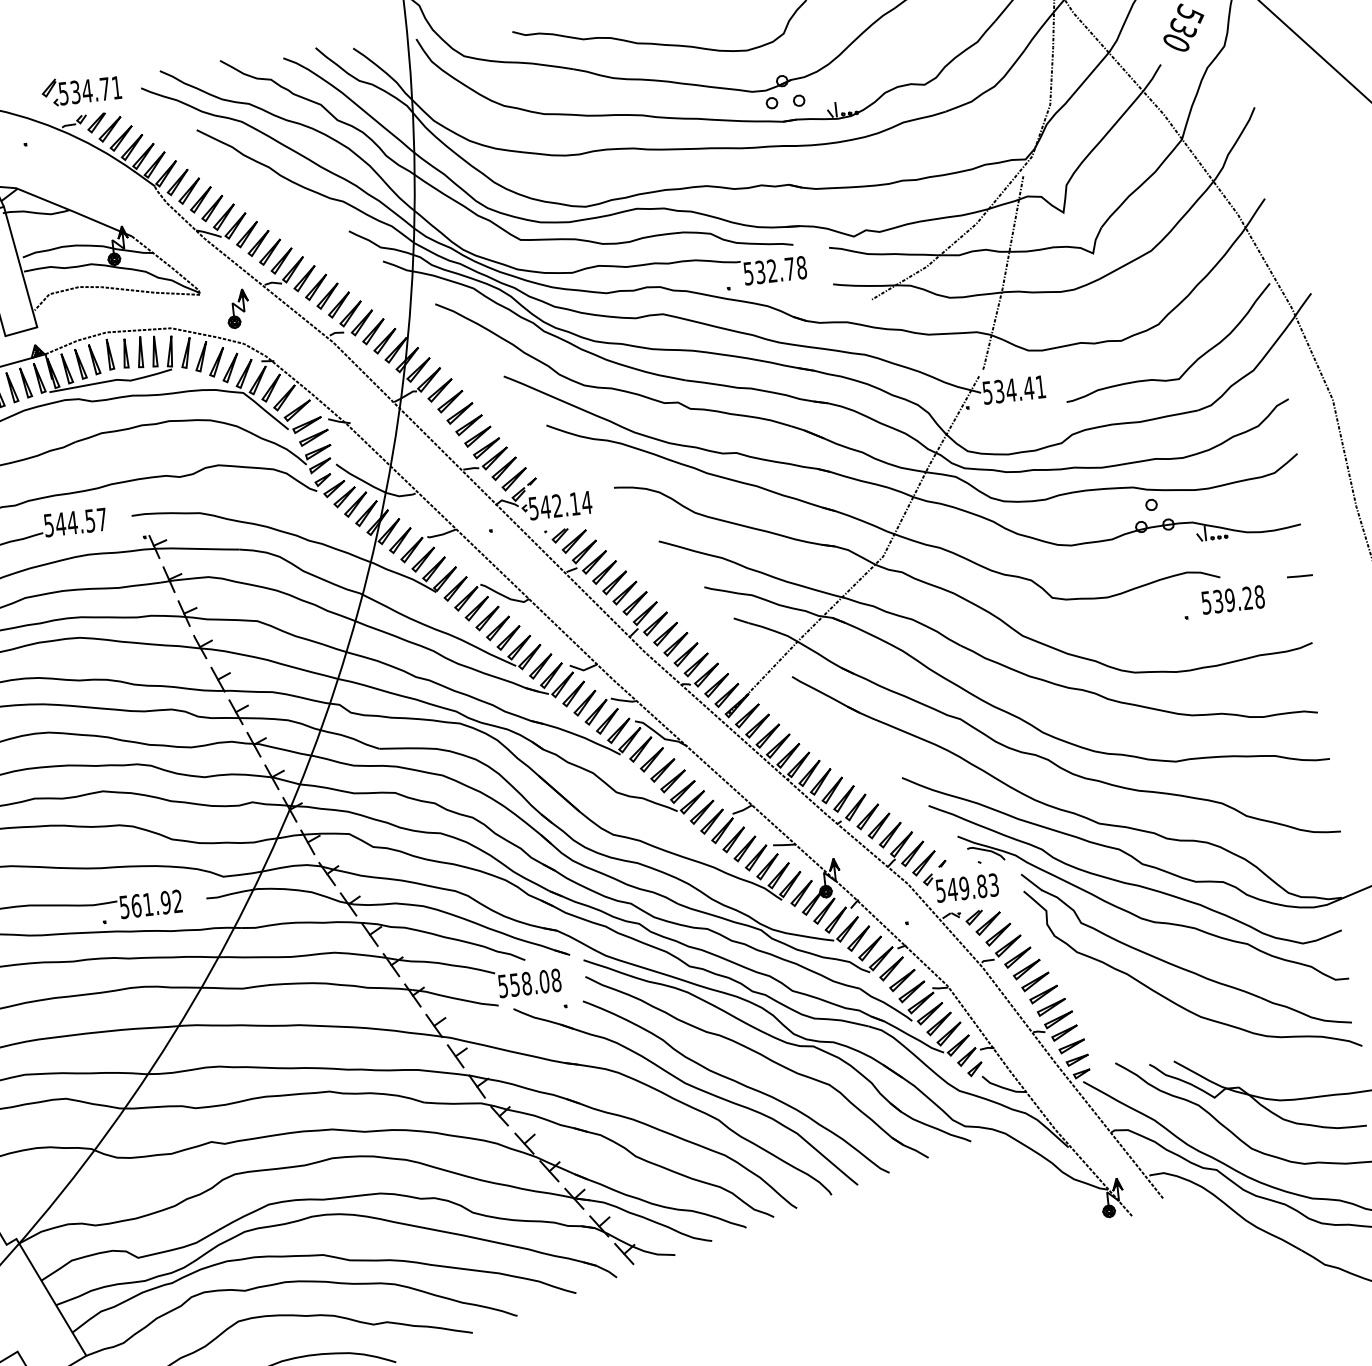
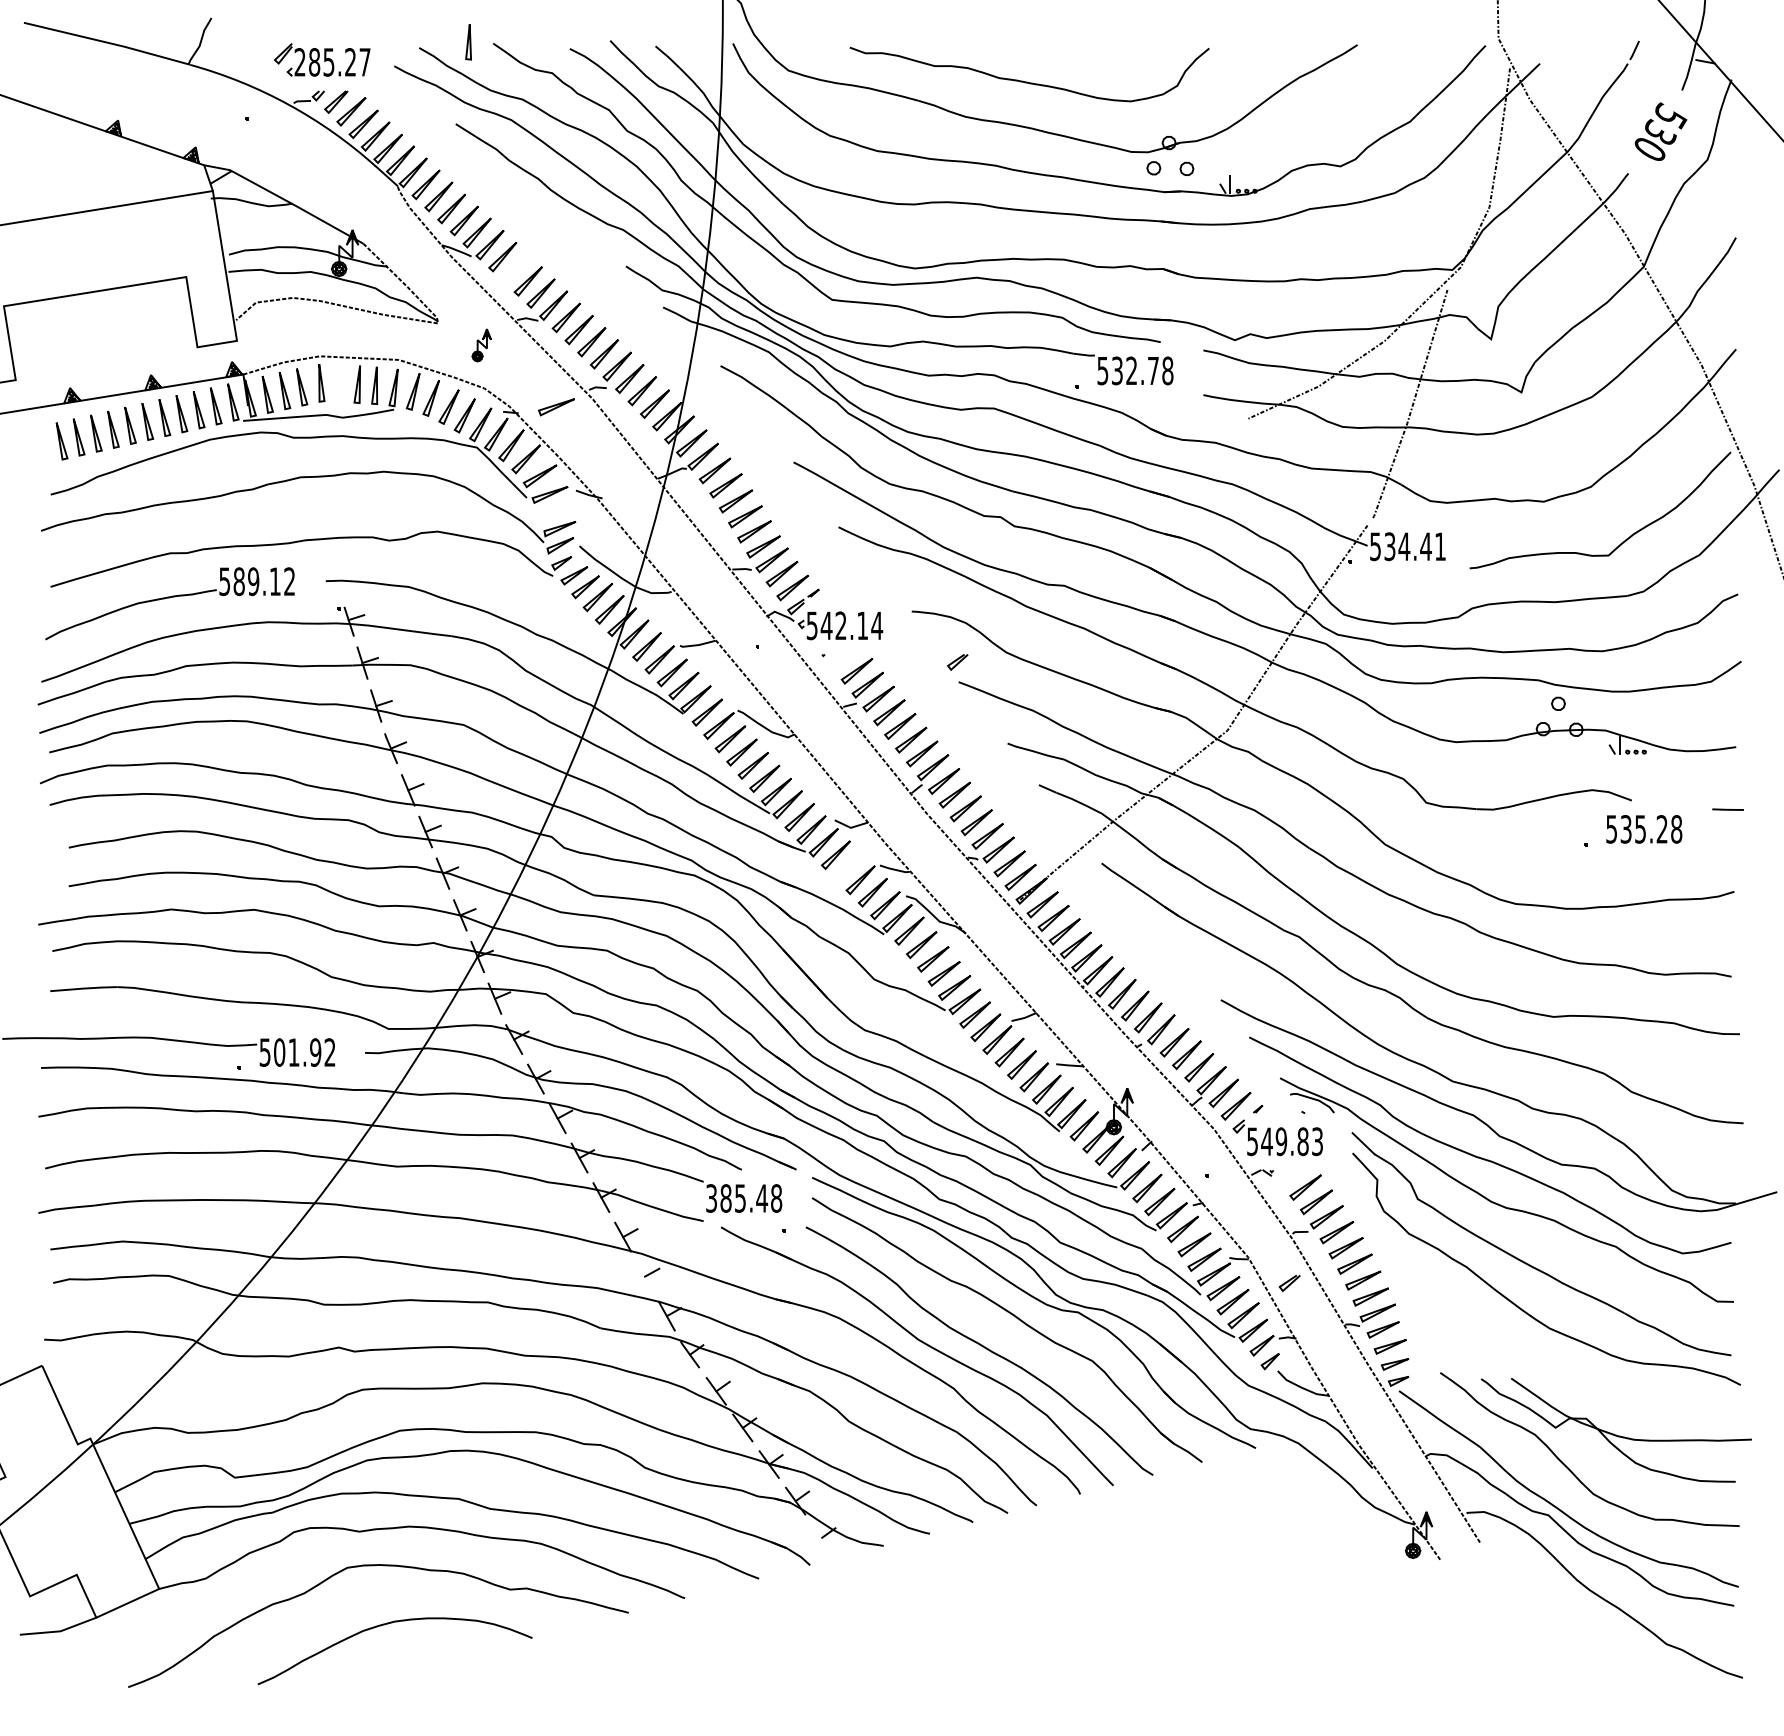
text: (90, 90) -> (332, 62), 534.71 -> 285.27
part: (258, 243) -> (515, 269), removed
part: (237, 308) -> (481, 345), size x0.7
part: (125, 353) -> (468, 42), moved
part: (314, 438) -> (556, 407), moved
text: (80, 521) -> (263, 581), 544.57 -> 589.12
line: (560, 535) -> (957, 662), moved
text: (1230, 600) -> (1640, 829), 539.28 -> 535.28
part: (585, 703) -> (848, 867), removed
text: (136, 905) -> (279, 1052), 561.92 -> 501.92
line: (974, 917) -> (1289, 1283), moved
text: (524, 983) -> (737, 1198), 558.08 -> 385.48
line: (455, 1056) -> (644, 1276), removed
line: (623, 1253) -> (821, 1537), removed

